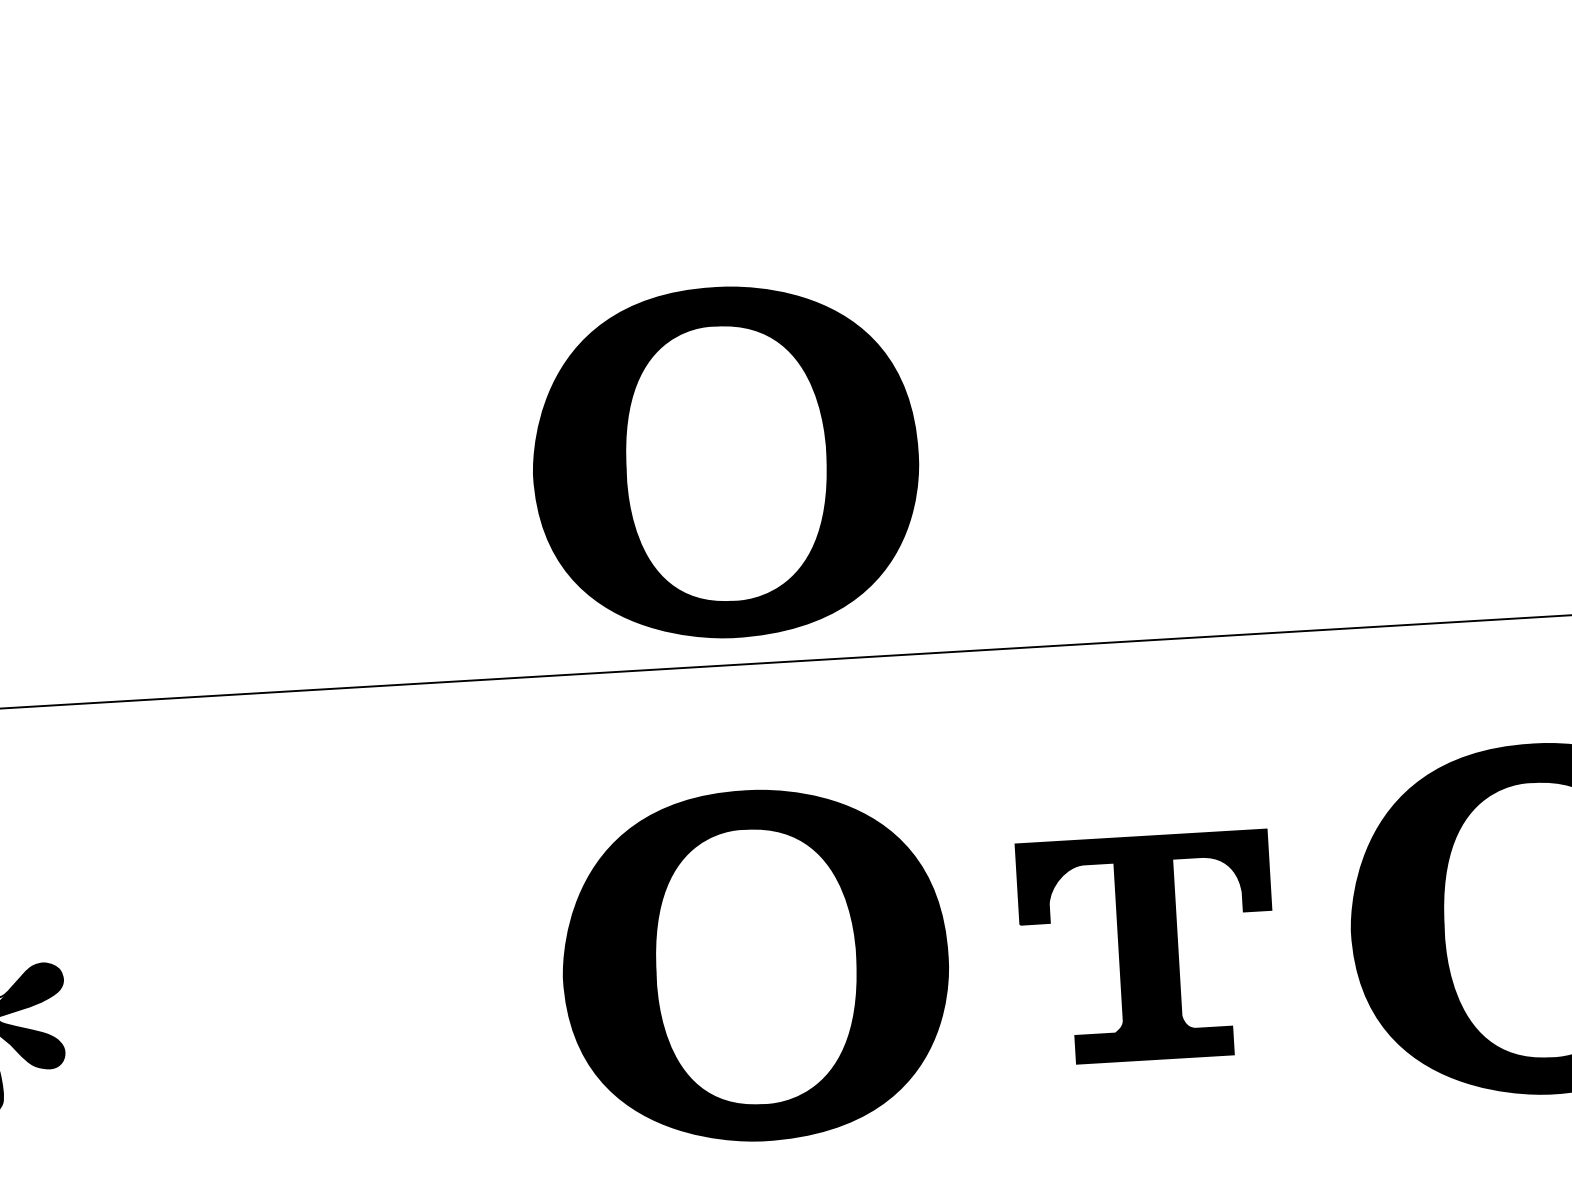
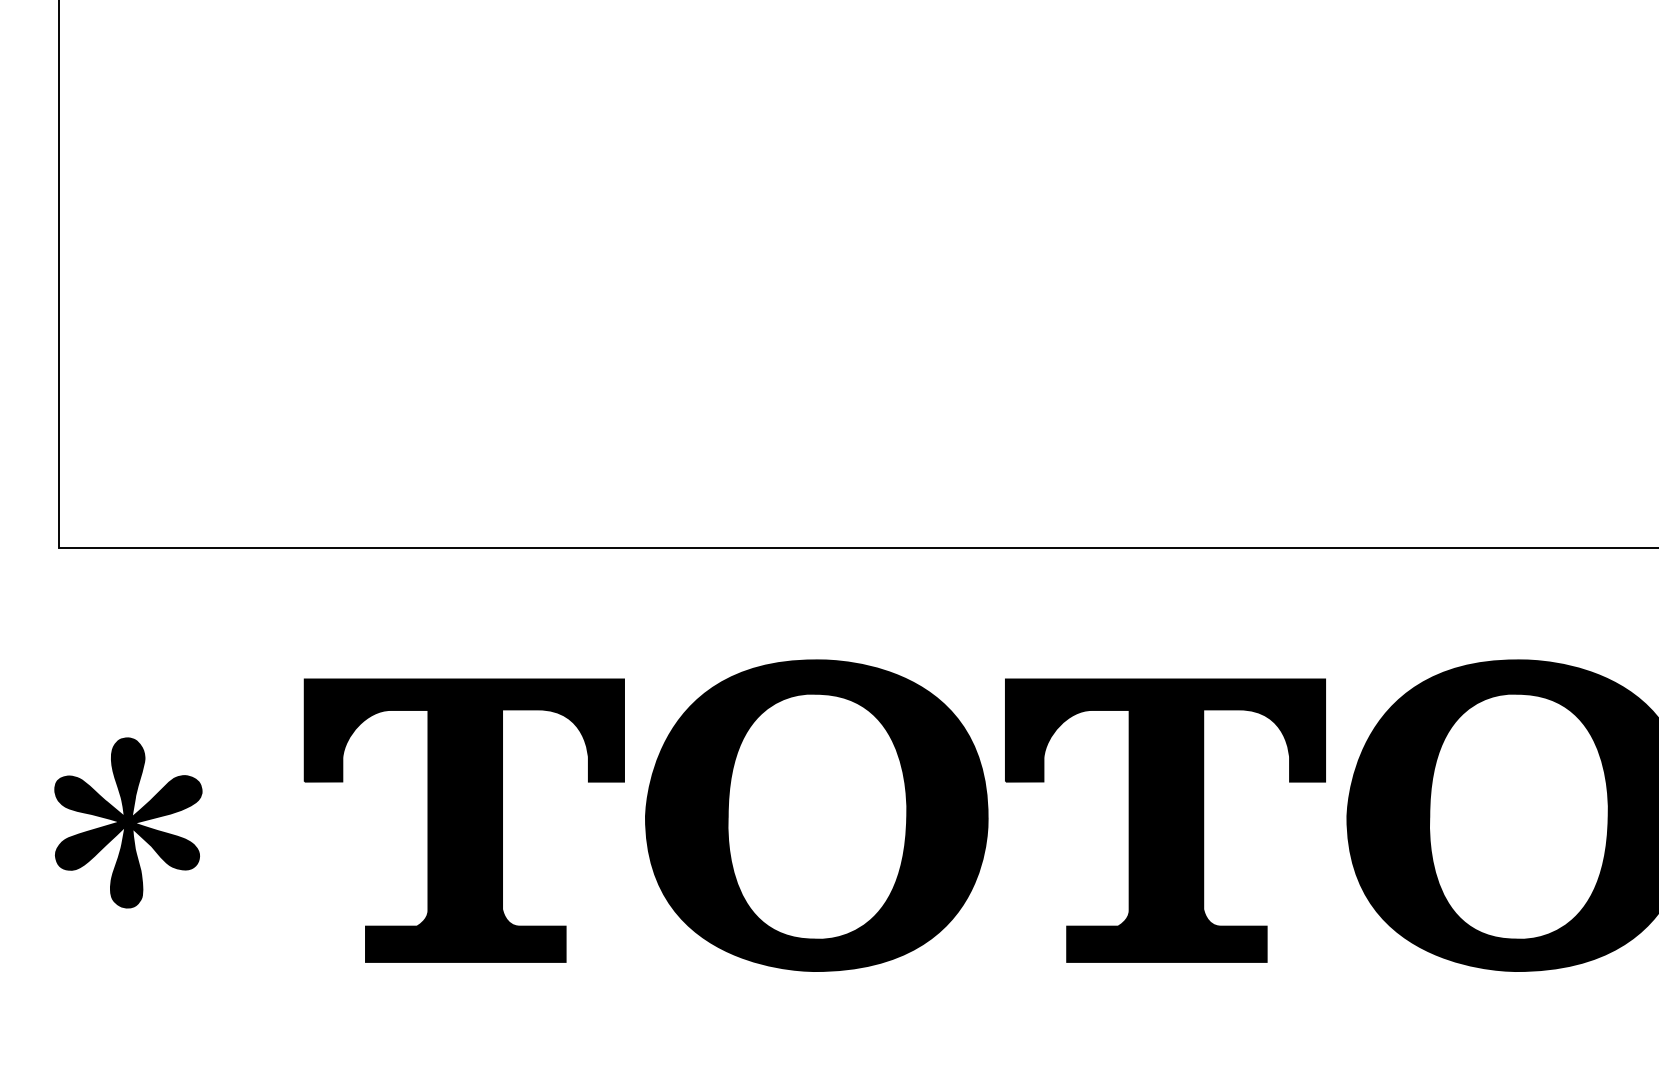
part: (725, 462) -> (816, 367), removed
part: (1147, 947) -> (1165, 820), size x1.43
part: (359, 994) -> (463, 820), added

